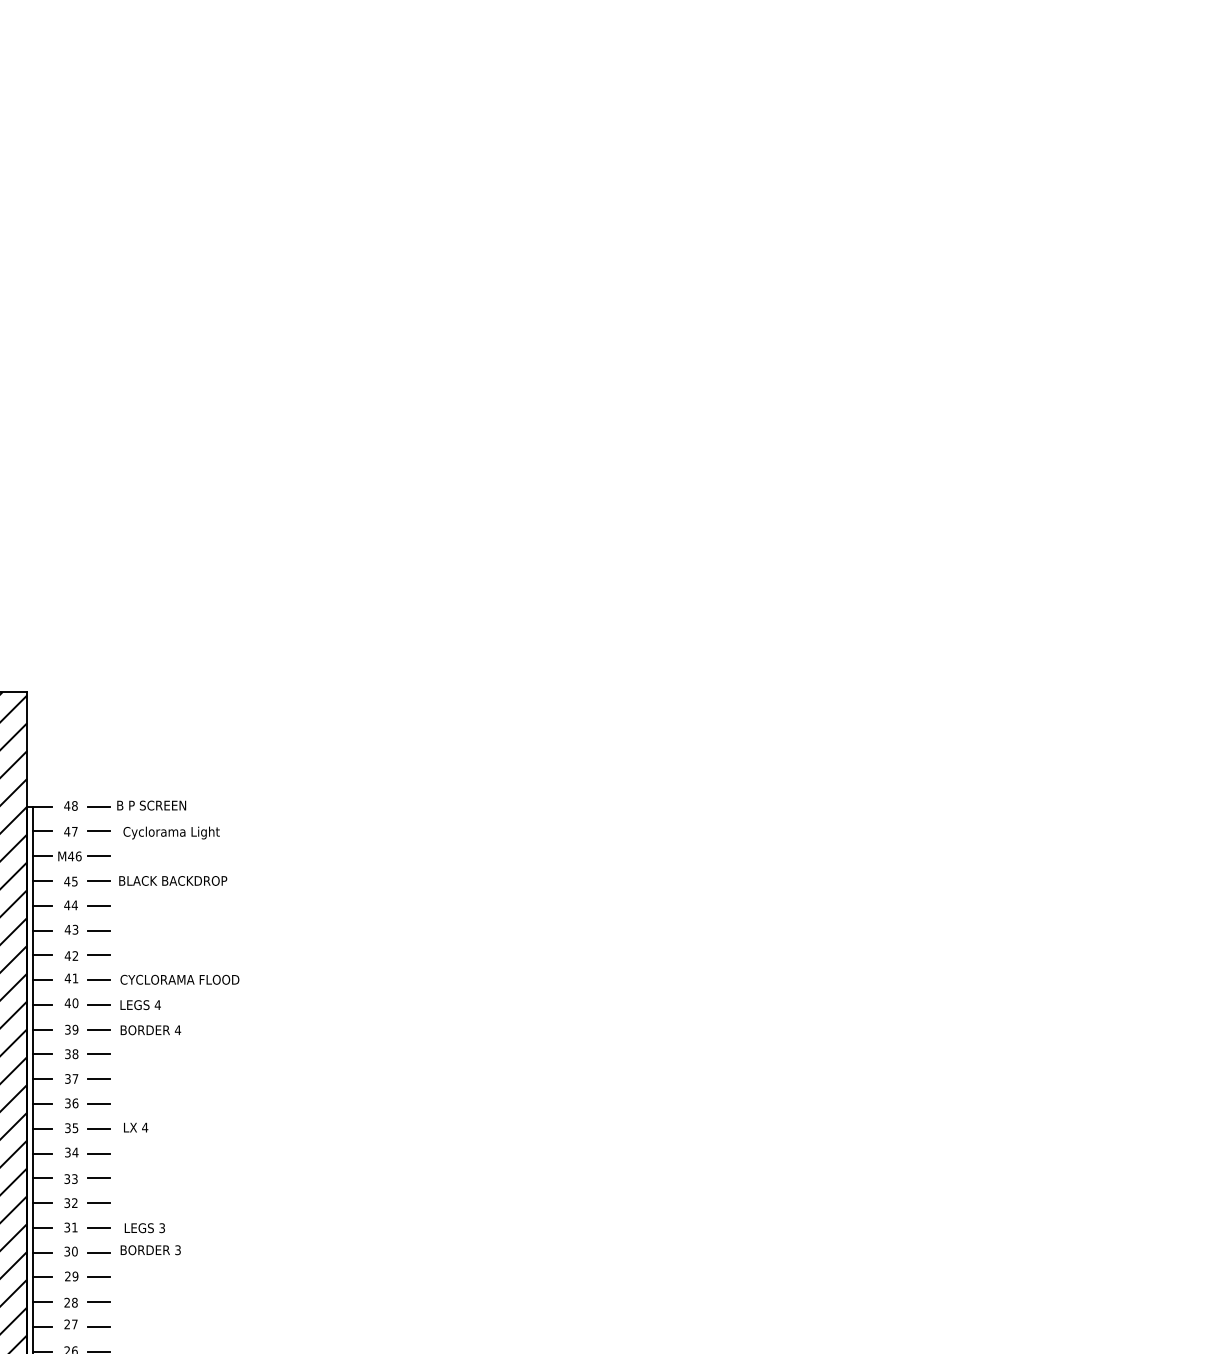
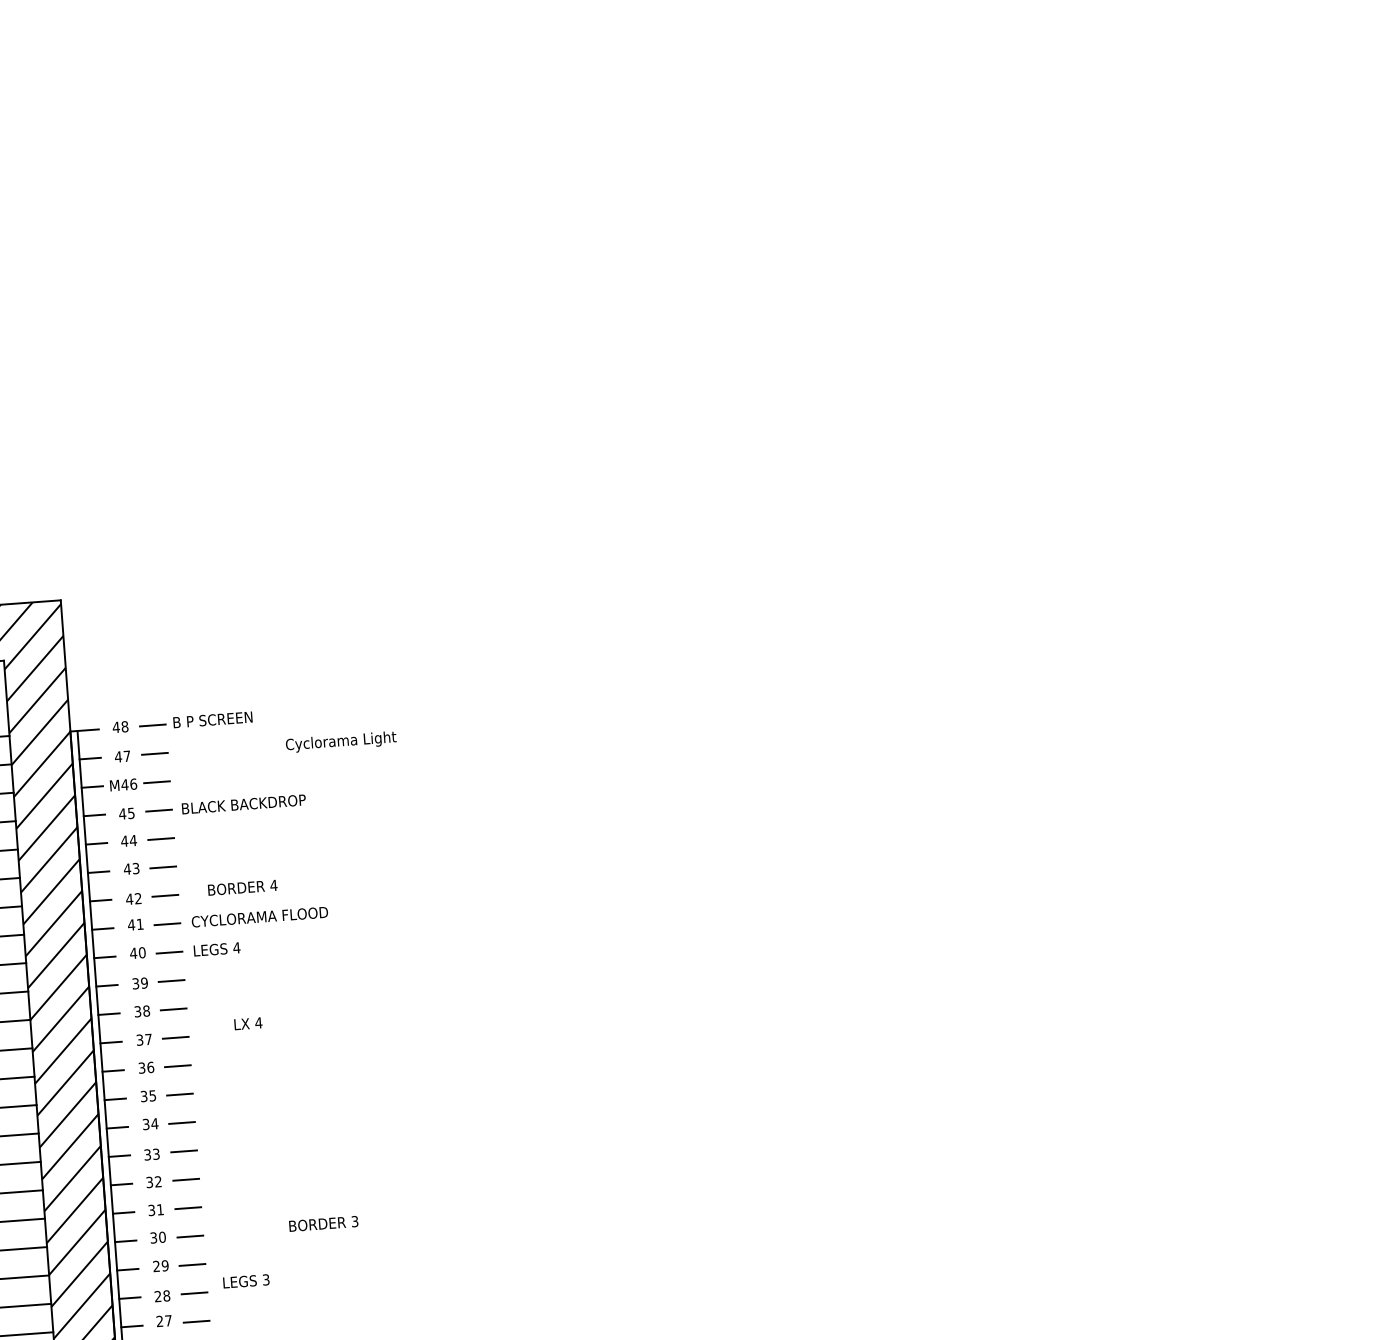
text: (171, 832) -> (341, 741), moved
text: (150, 1030) -> (242, 888), moved
text: (136, 1127) -> (248, 1023), moved
text: (144, 1228) -> (245, 1281), moved
text: (150, 1250) -> (323, 1224), moved

